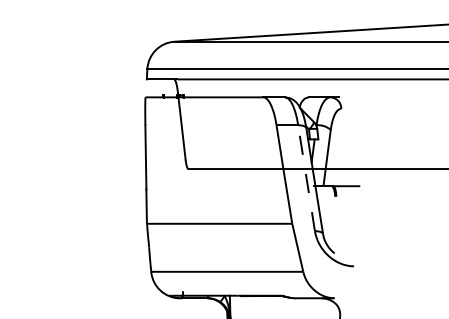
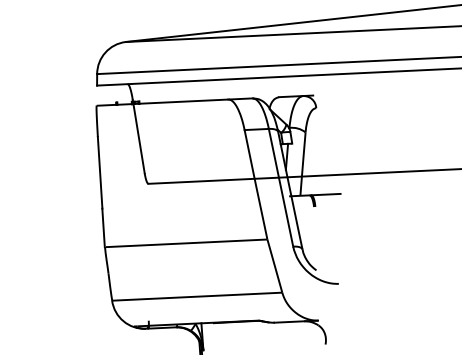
line: (306, 178) -> (280, 188), dashed -> solid

